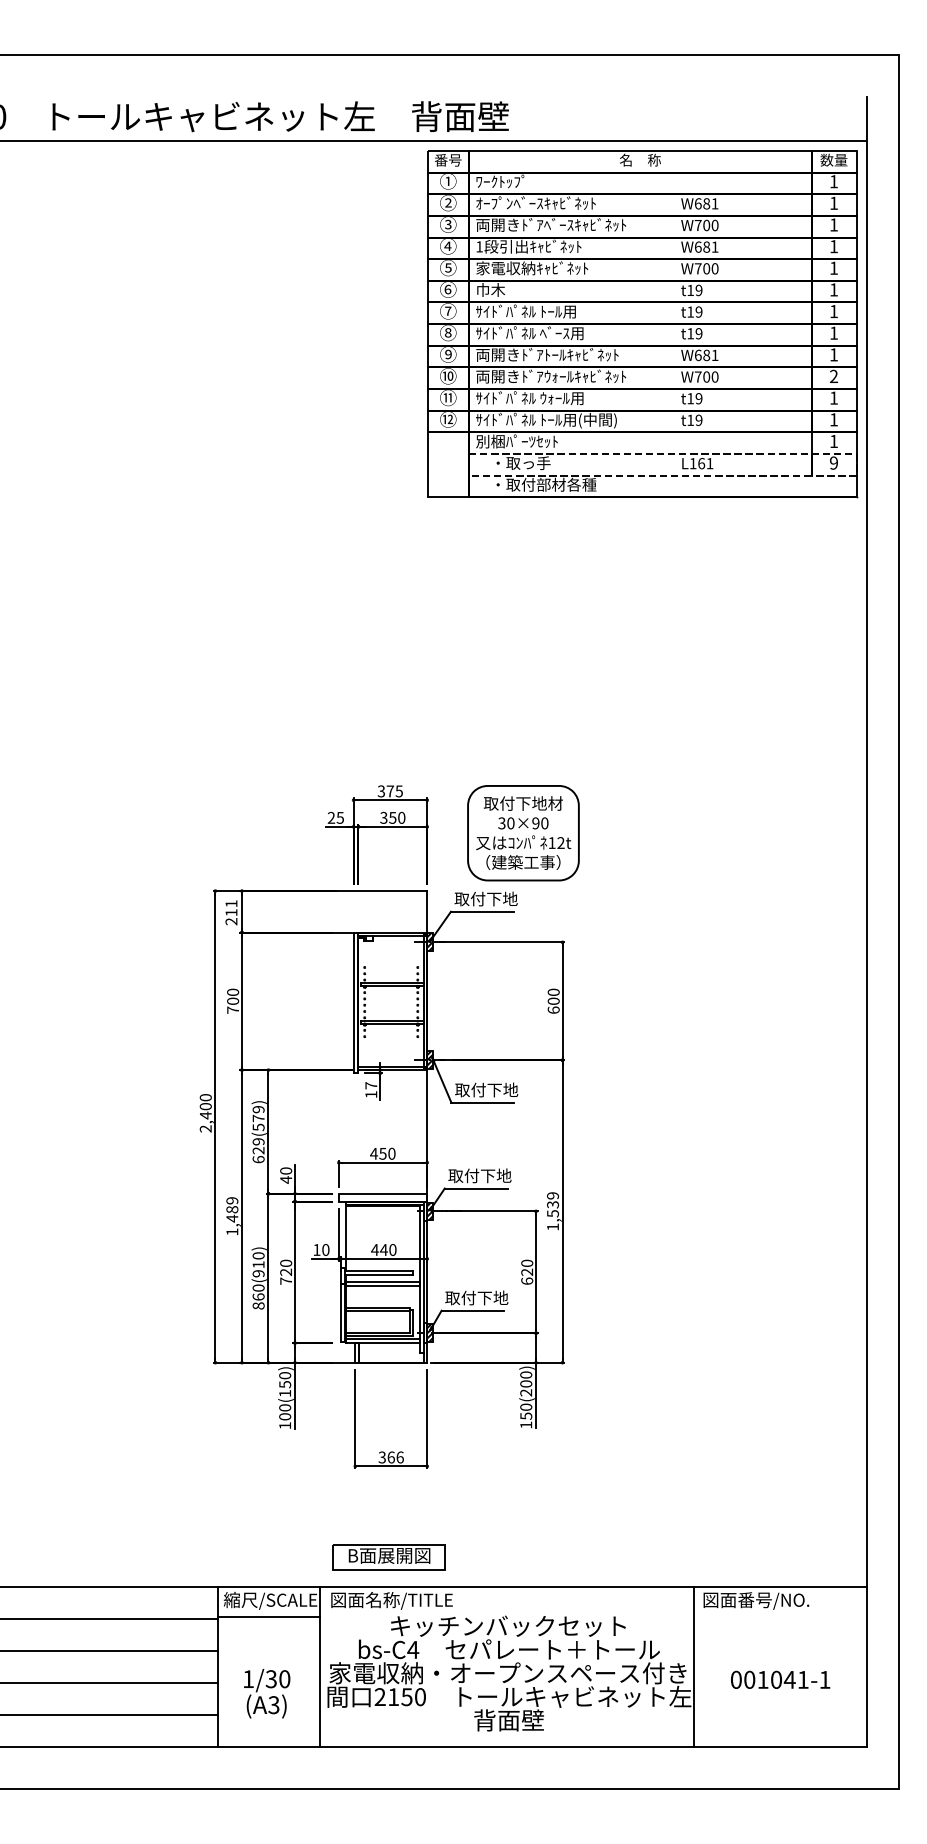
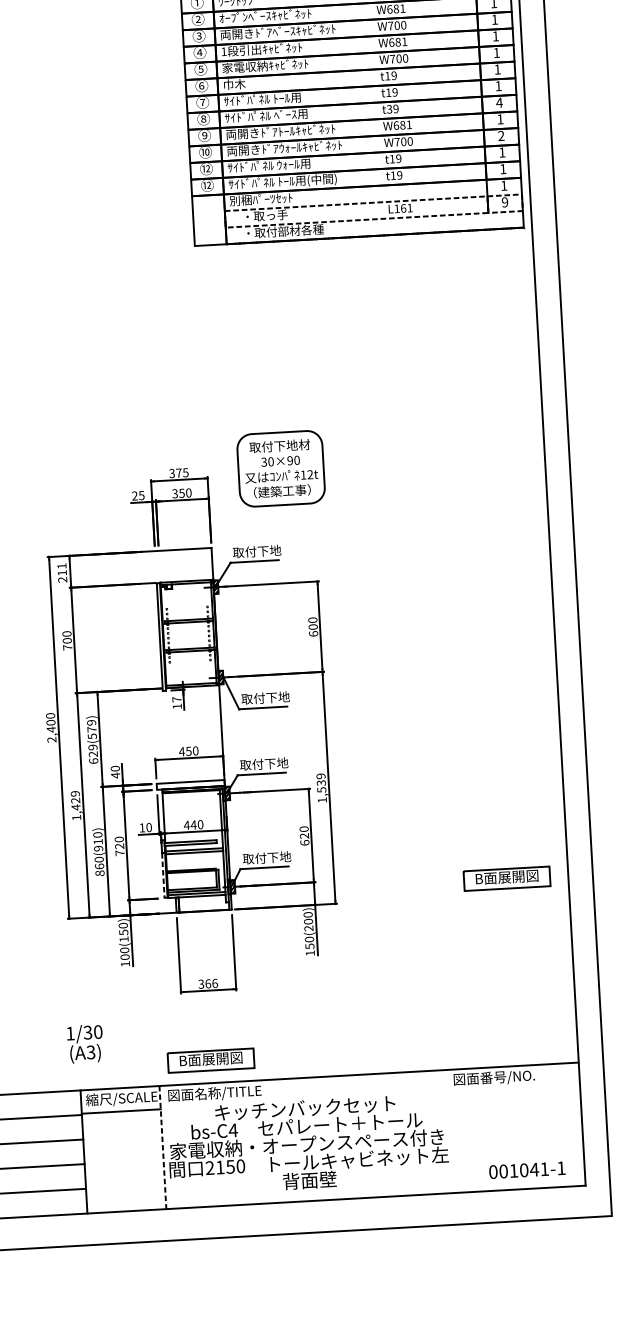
text: (833, 332) -> (499, 102), 1 -> 4
text: (690, 333) -> (389, 109), t19 -> t39
text: (447, 397) -> (205, 168), ⑪ -> ⑫
part: (523, 833) -> (281, 469), moved
text: (232, 1209) -> (75, 800), 1,489 -> 1,429
line: (340, 1313) -> (163, 875), solid -> dashed
part: (786, 1342) -> (506, 878), added
line: (694, 1666) -> (449, 1131), removed
line: (320, 1667) -> (162, 1147), solid -> dashed
text: (780, 1679) -> (527, 1169), moved
text: (267, 1693) -> (85, 1043), moved

